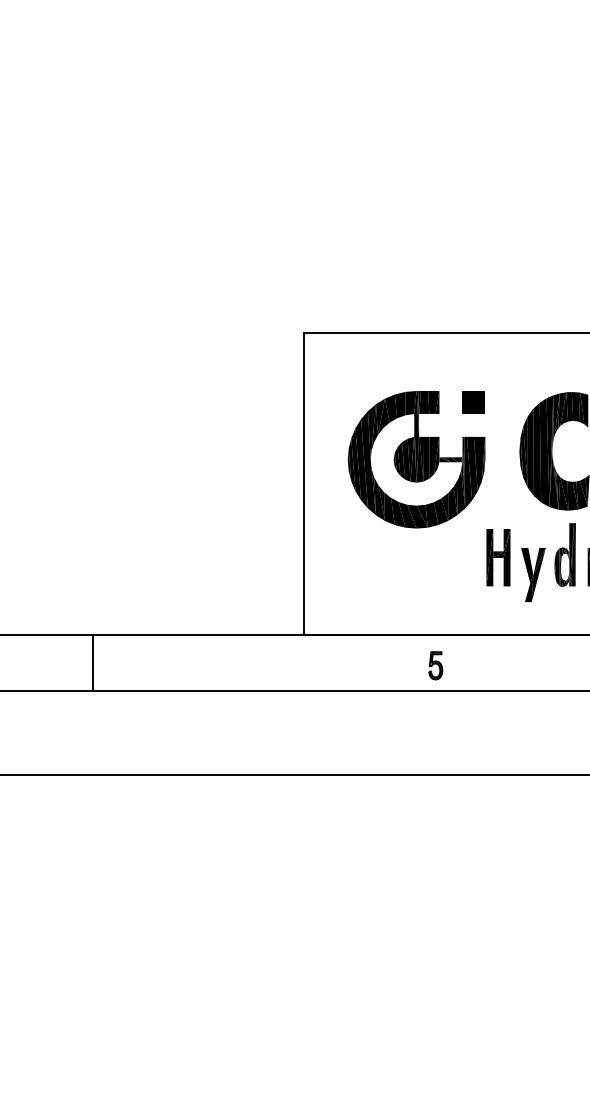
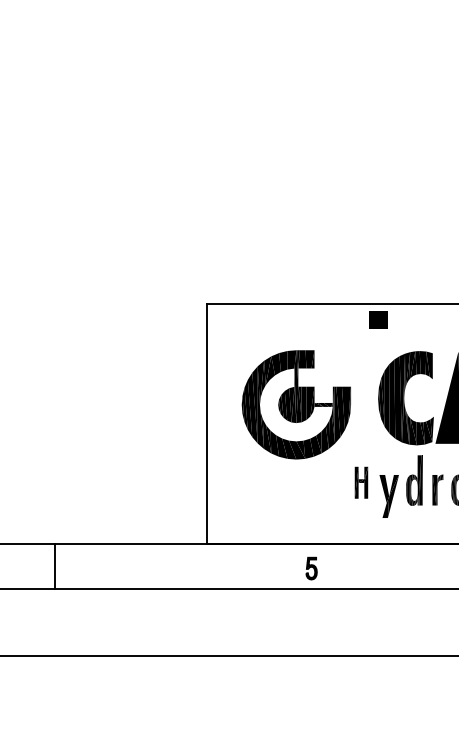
part: (473, 402) -> (378, 319), moved
part: (498, 557) -> (361, 482), size x0.7
line: (92, 662) -> (54, 565), moved

